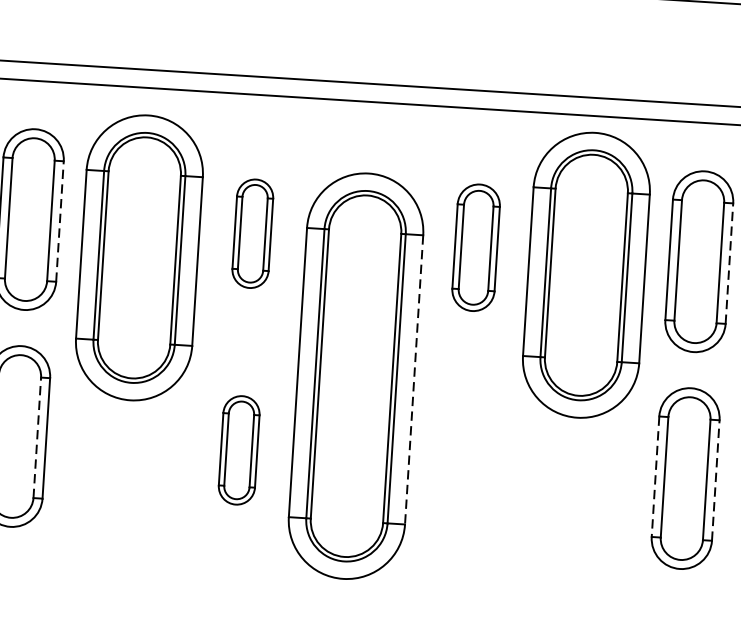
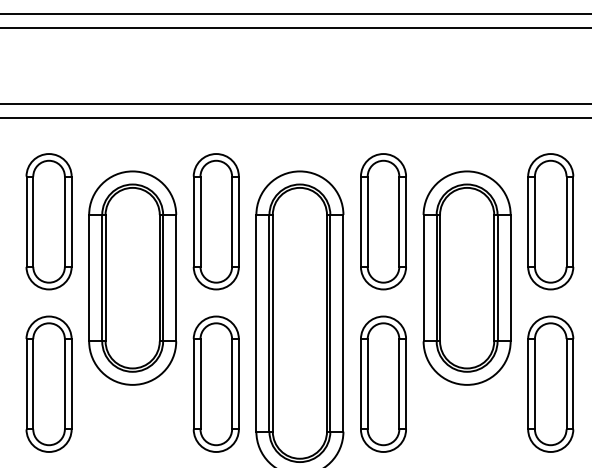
line: (59, 221) -> (71, 221), dashed -> solid
part: (251, 233) -> (215, 221), size x1.67
part: (476, 247) -> (383, 221), size x1.43
part: (139, 257) -> (132, 277), moved
line: (729, 263) -> (573, 221), dashed -> solid
part: (585, 274) -> (466, 277), moved
line: (414, 380) -> (343, 323), dashed -> solid
line: (36, 436) -> (64, 383), dashed -> solid
part: (238, 449) -> (215, 383), size x1.67
part: (462, 463) -> (383, 383), added
line: (655, 477) -> (528, 384), dashed -> solid
line: (716, 479) -> (573, 383), dashed -> solid

